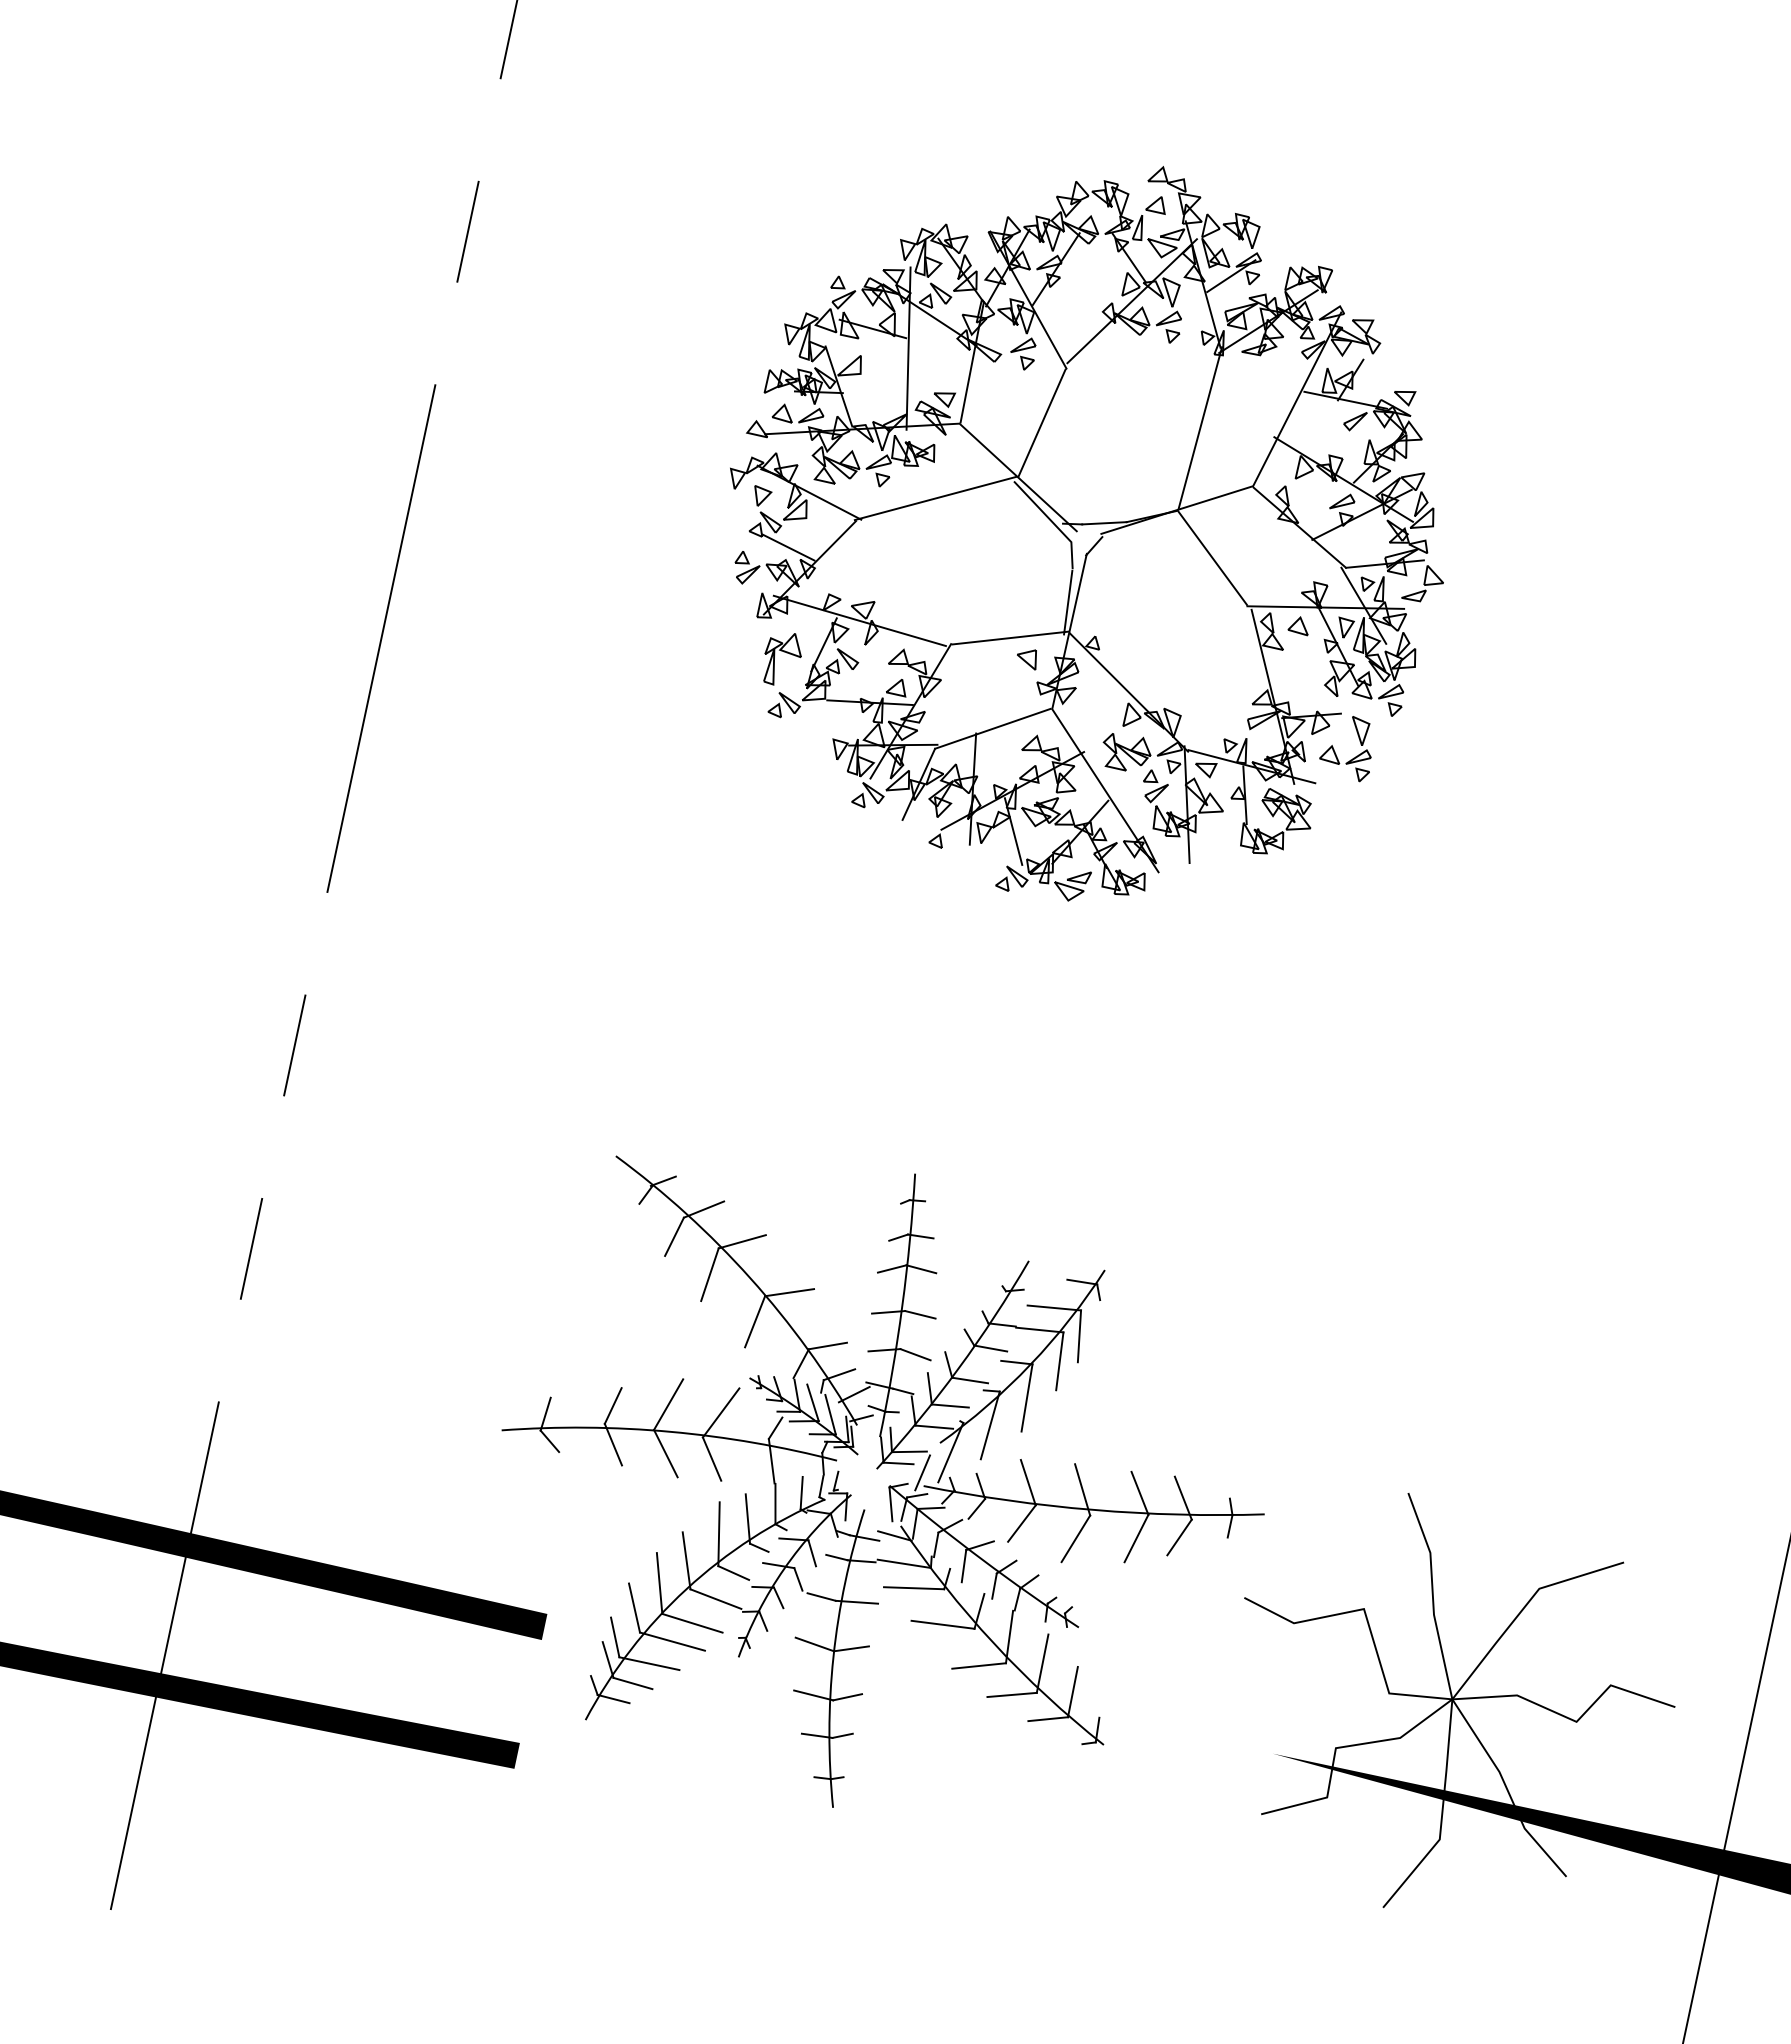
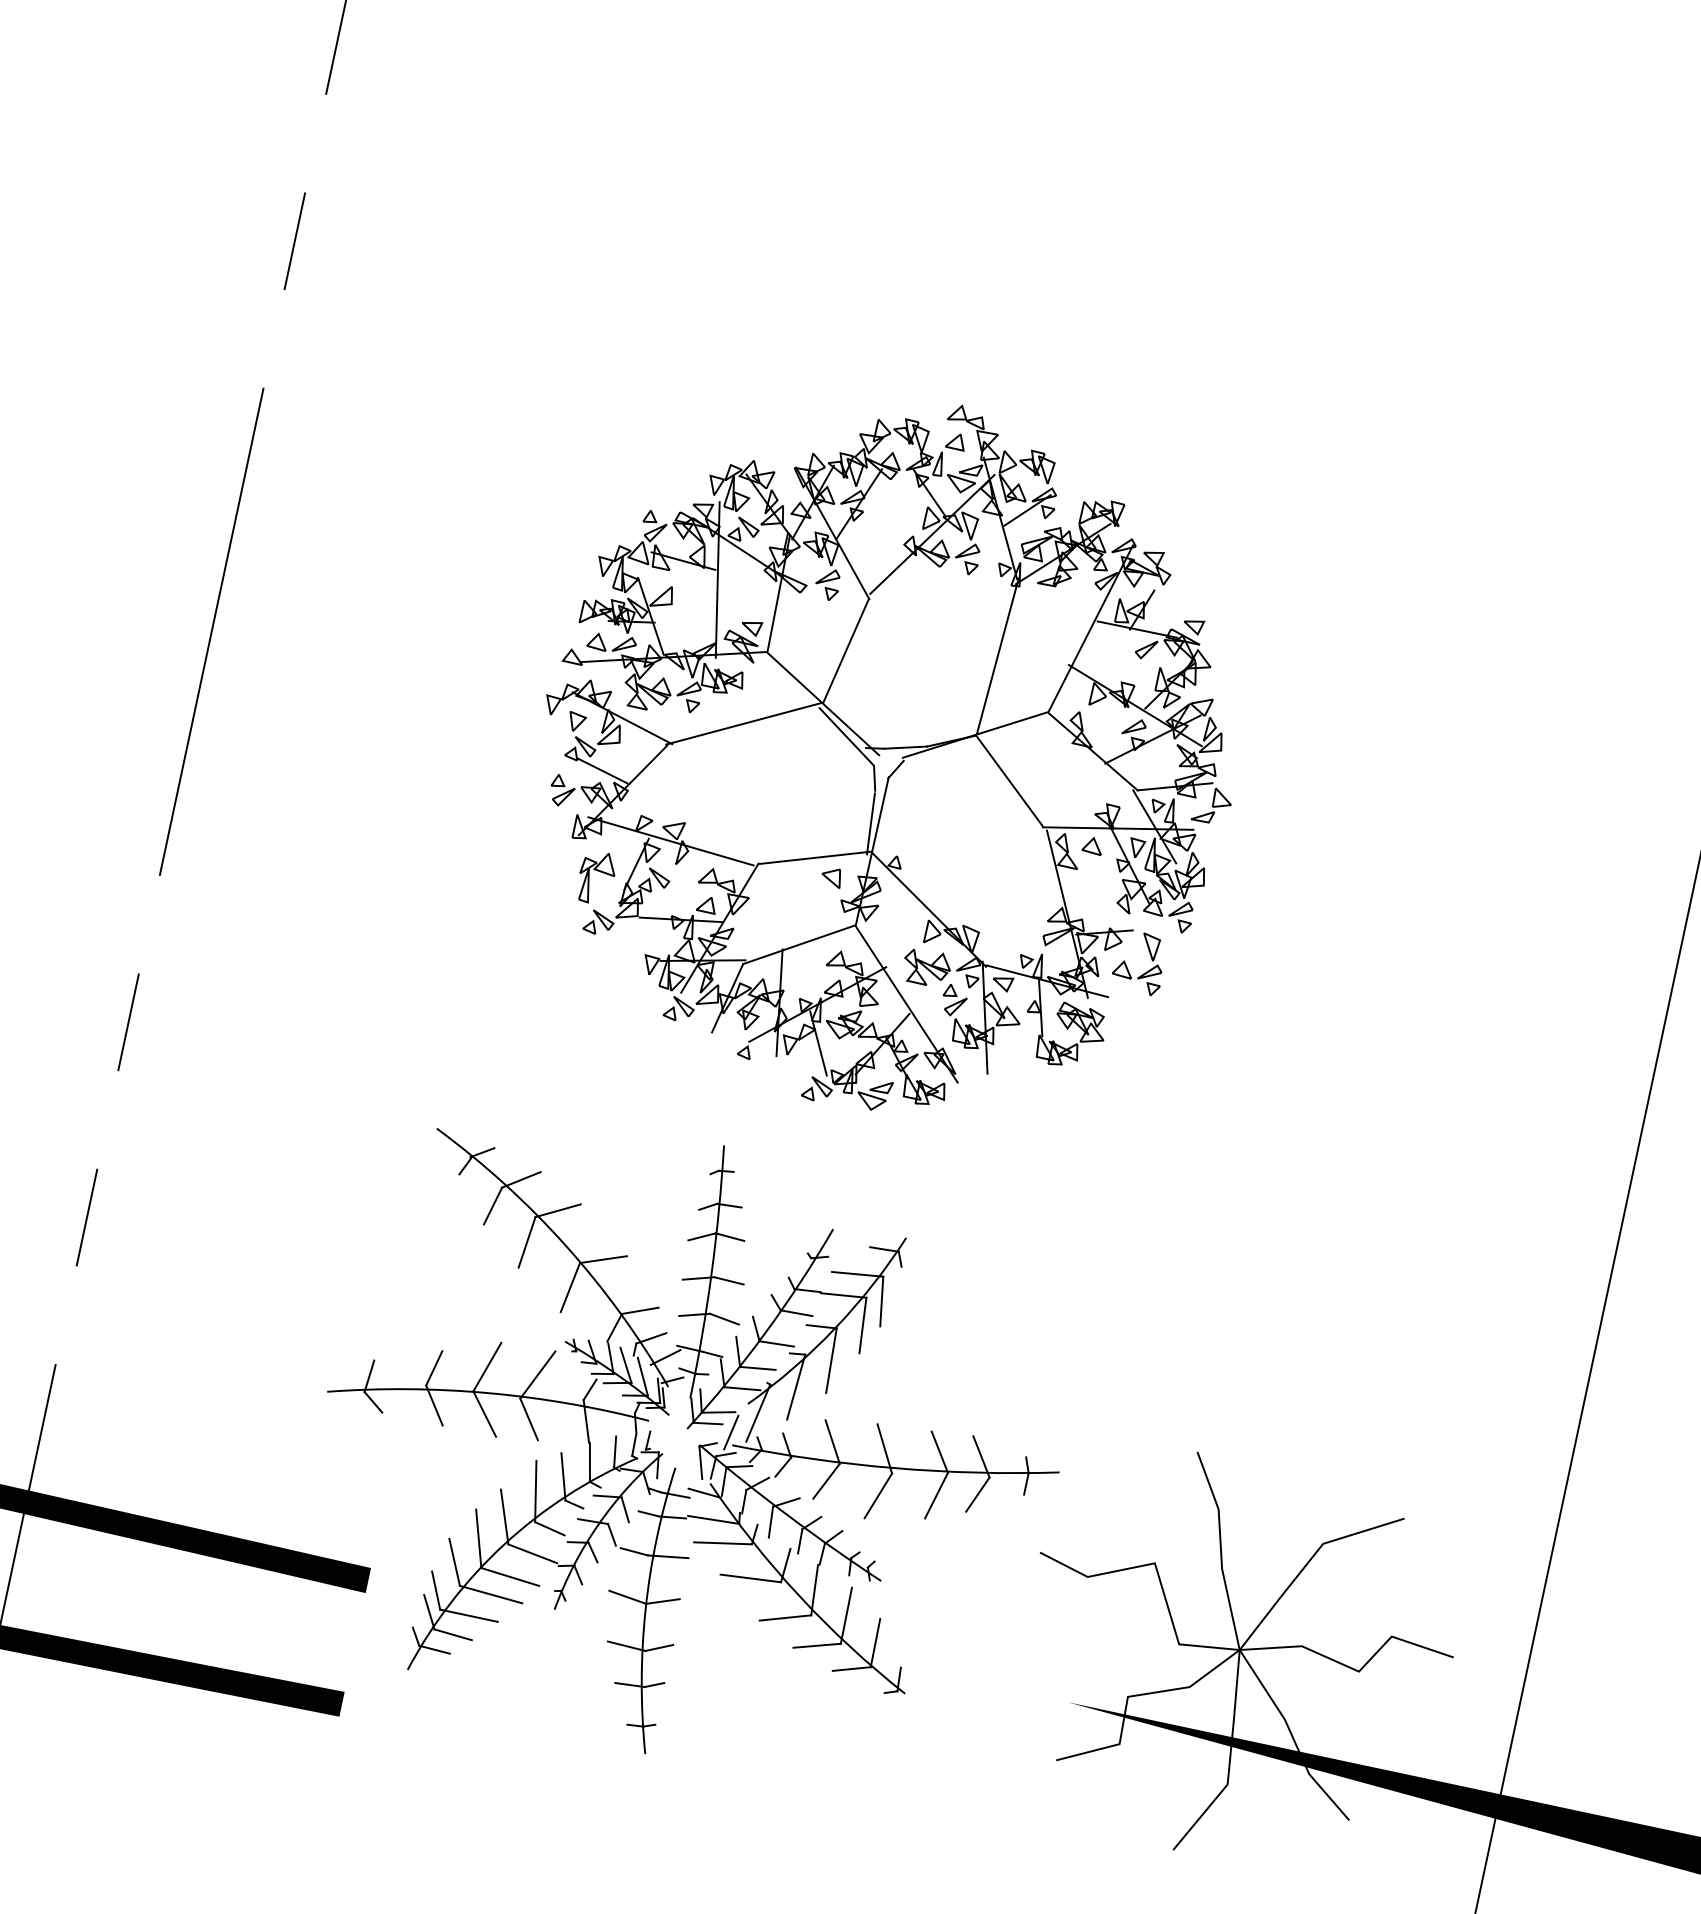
part: (1086, 525) -> (888, 749), moved

